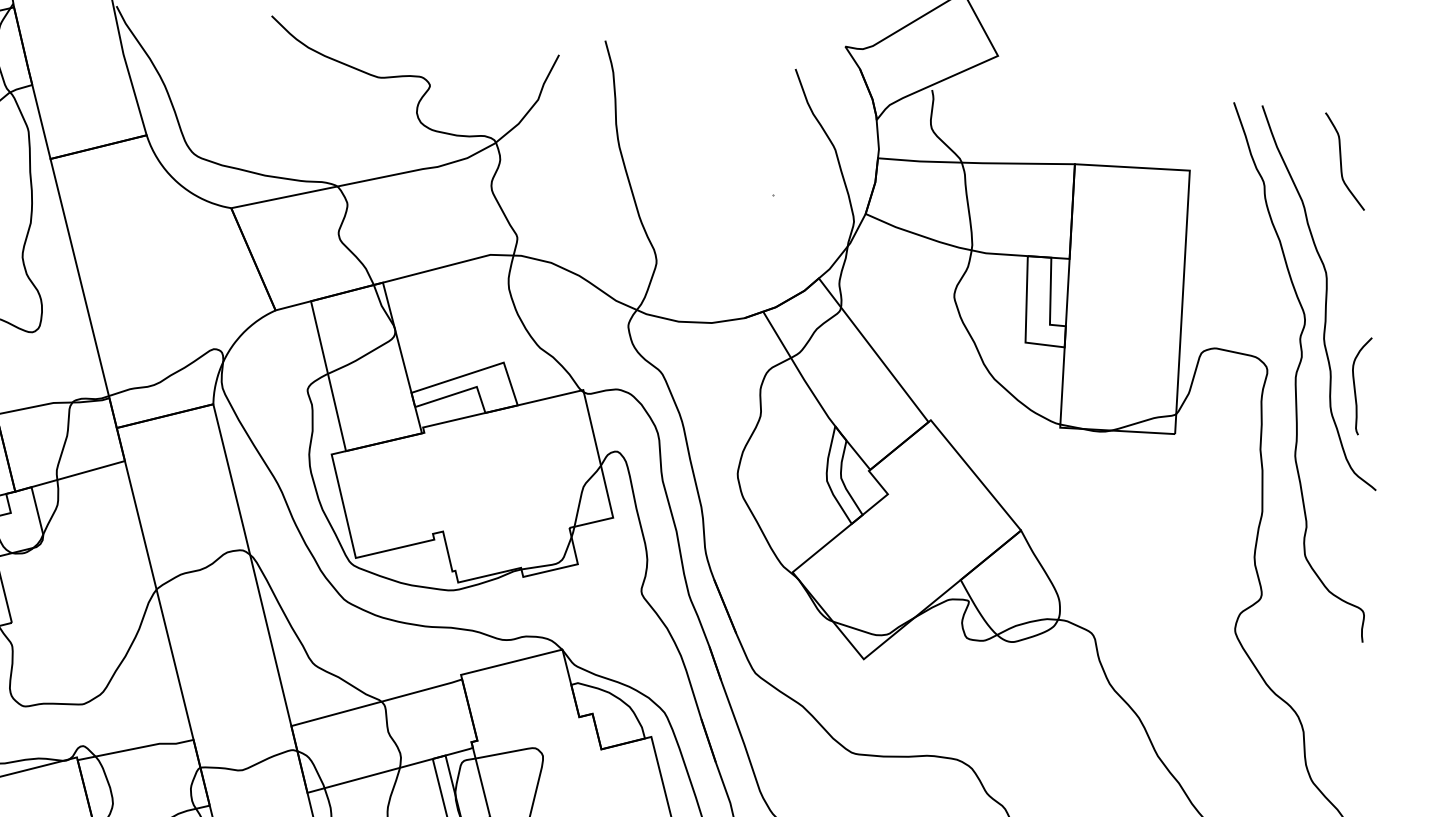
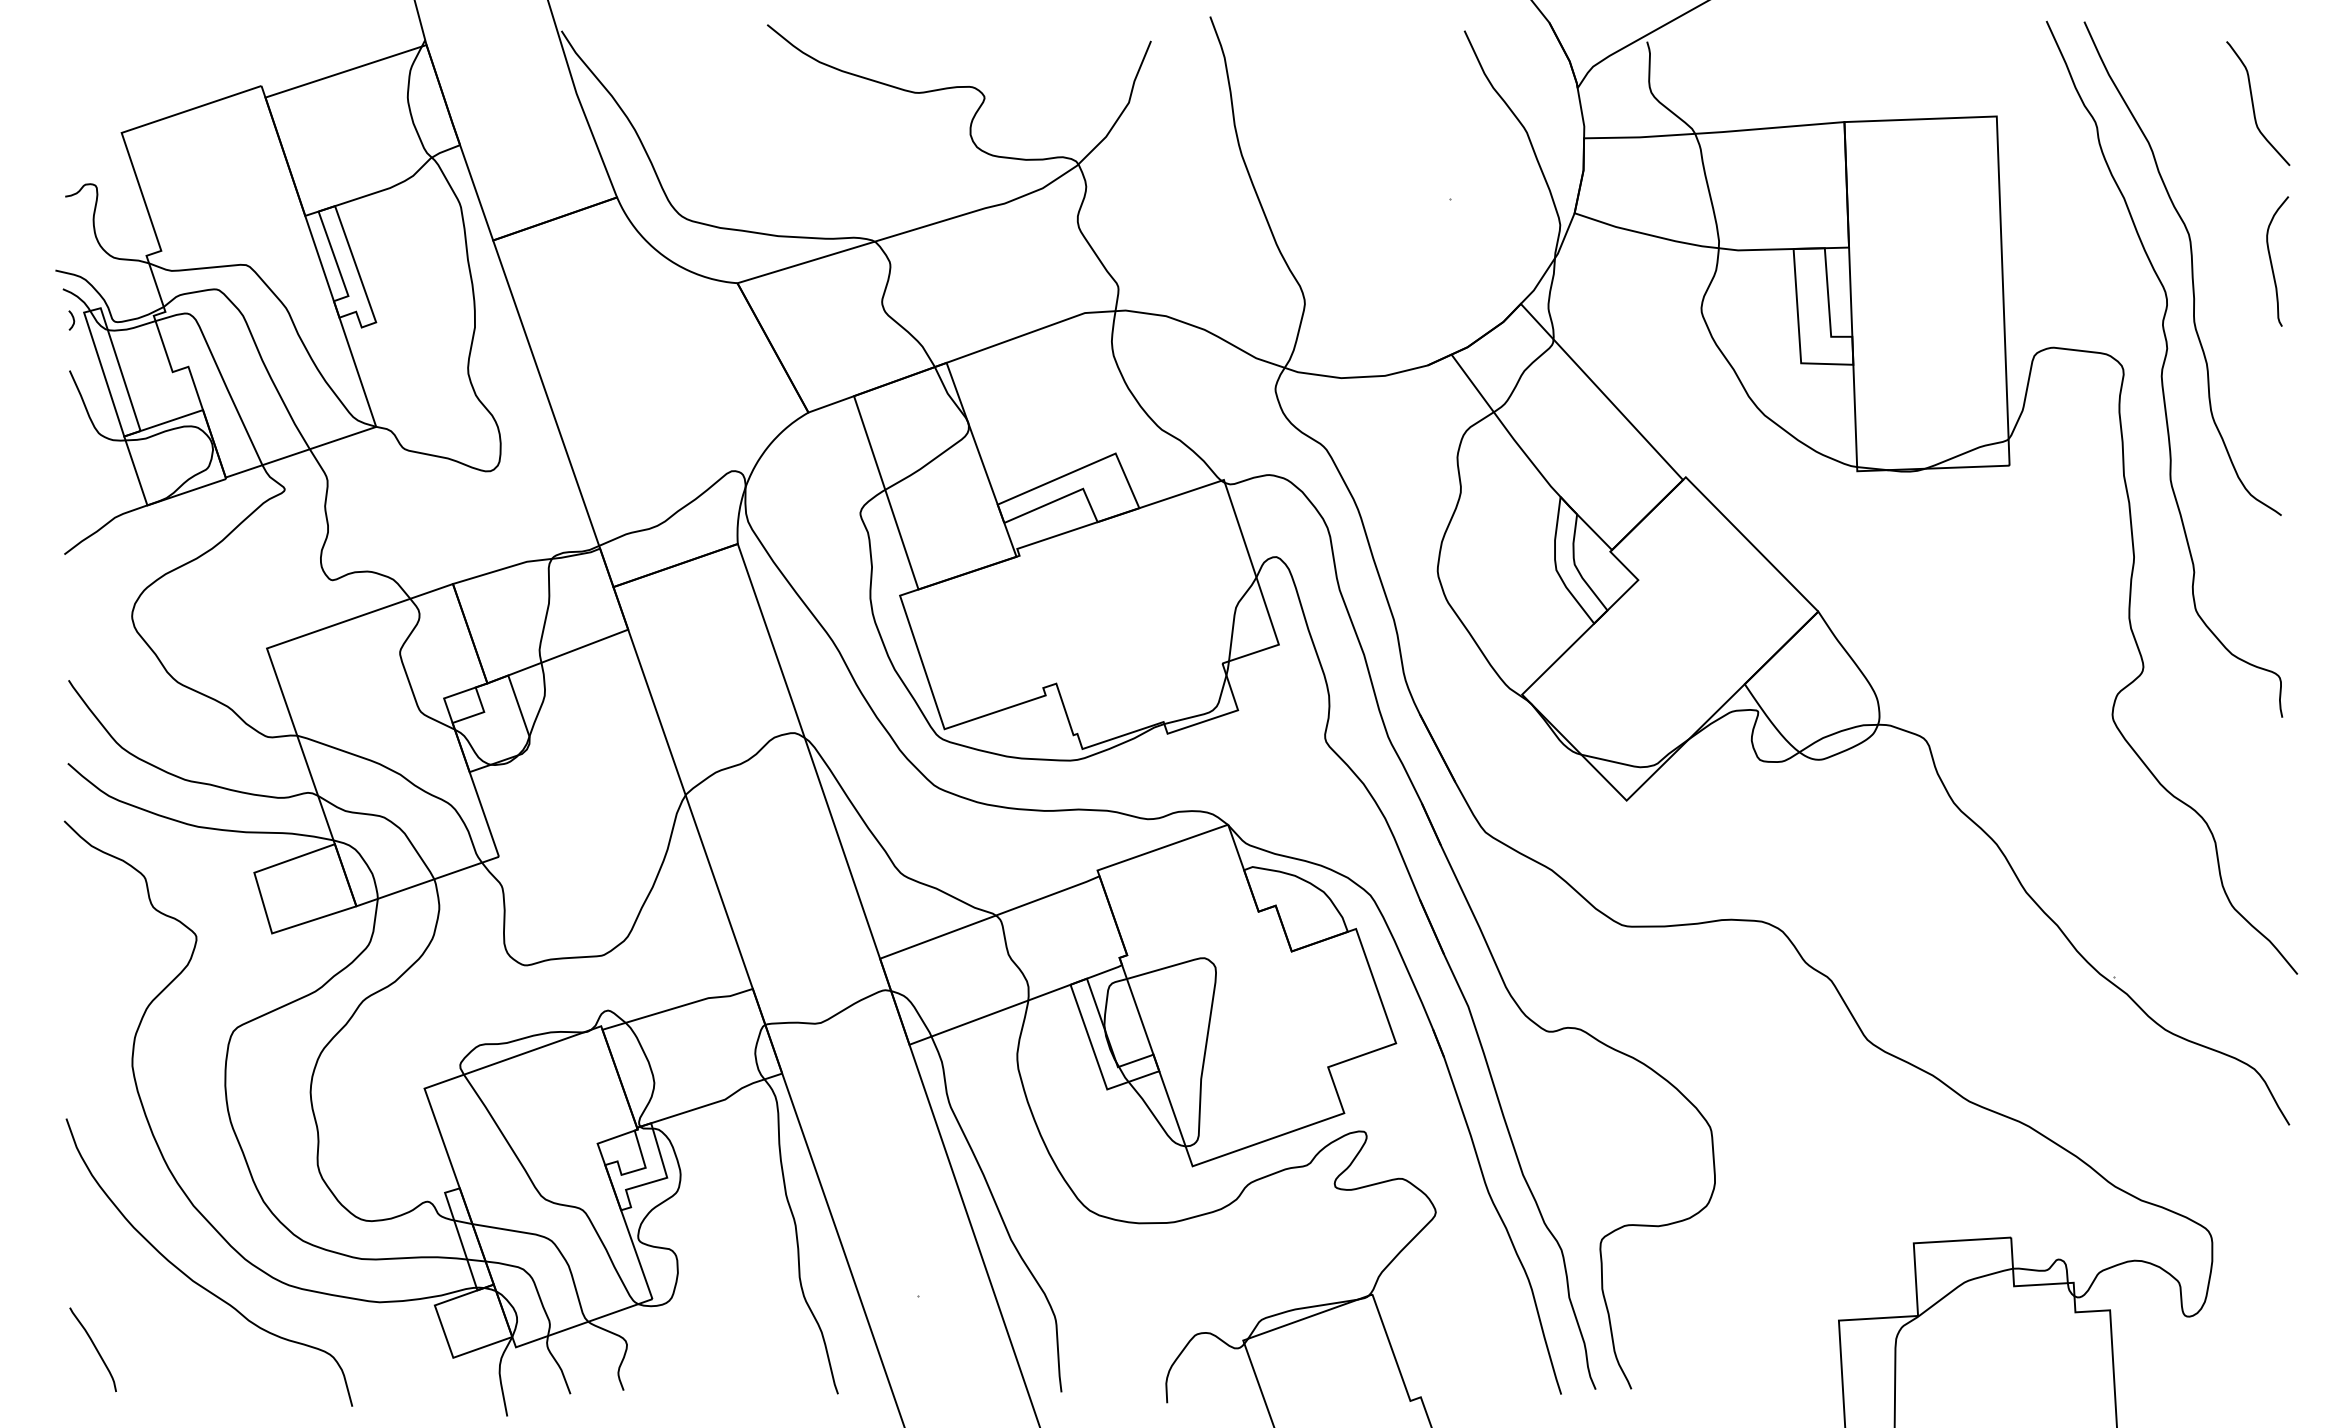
curve: (1341, 161) -> (2253, 103), moved
curve: (1355, 387) -> (2272, 263), moved

